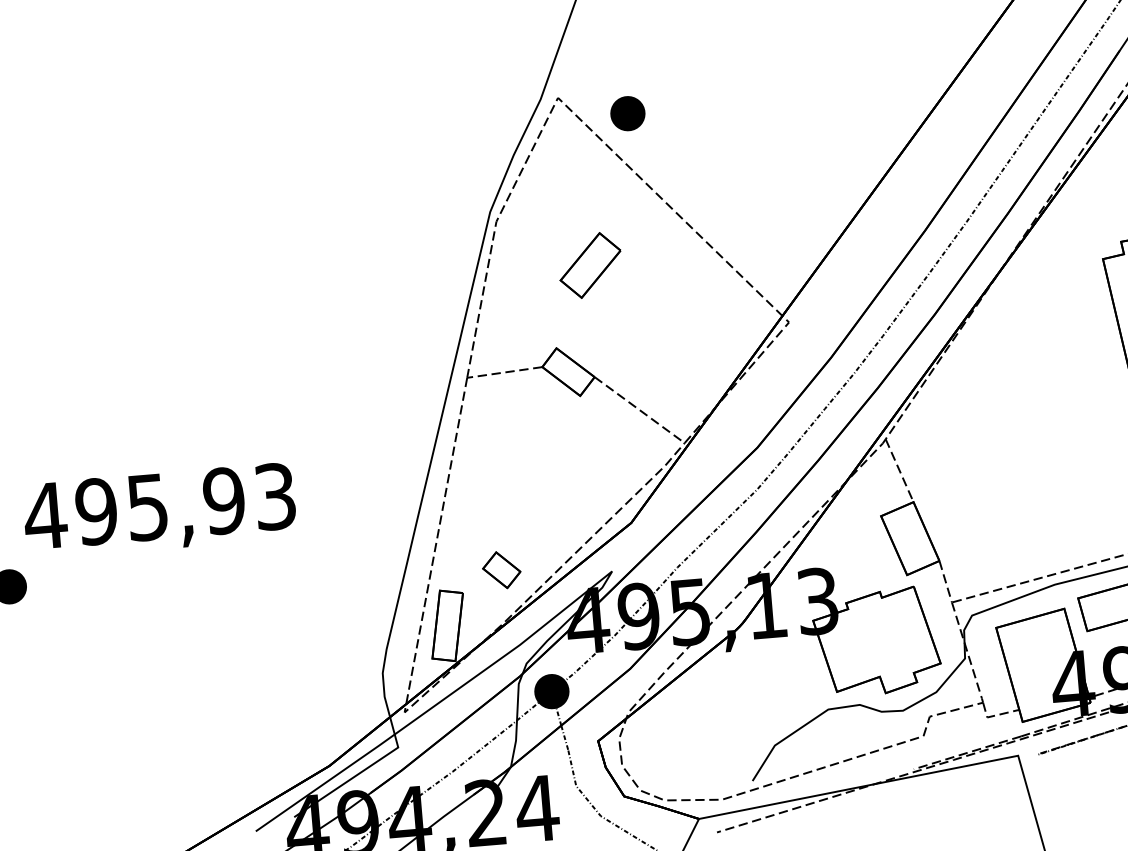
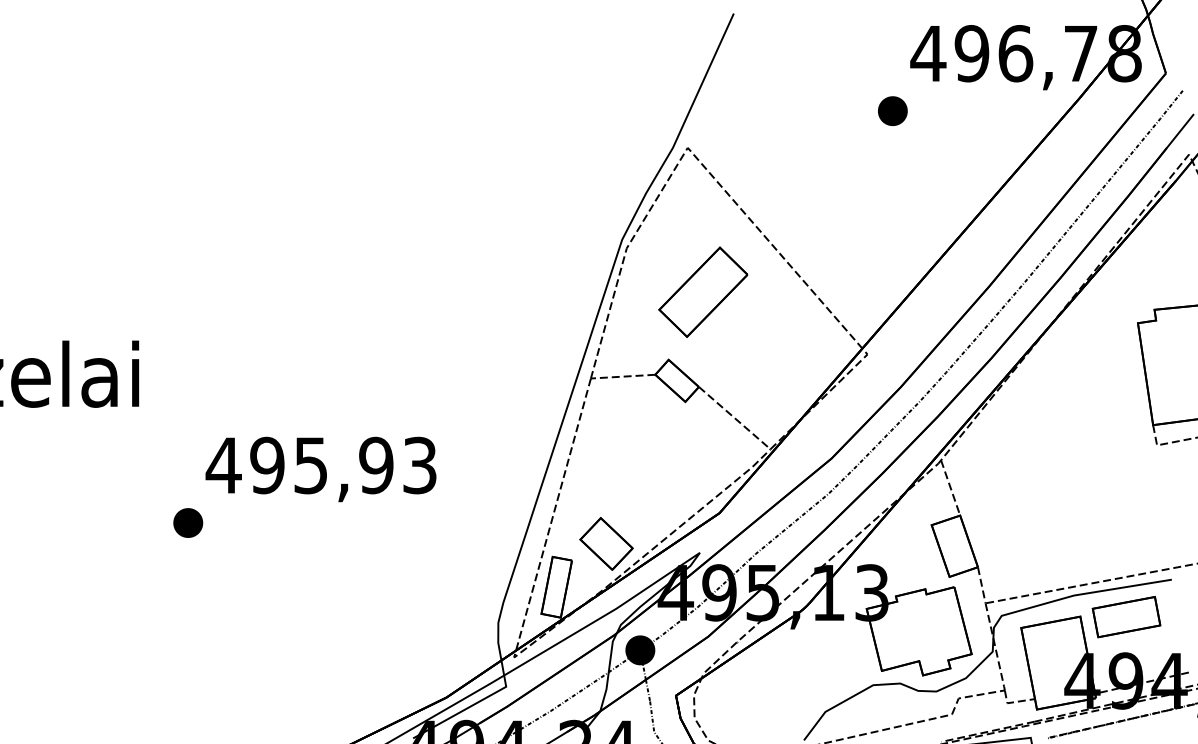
part: (627, 112) -> (892, 110), moved
part: (590, 264) -> (703, 291), size x1.67
part: (501, 569) -> (606, 543), size x1.67

